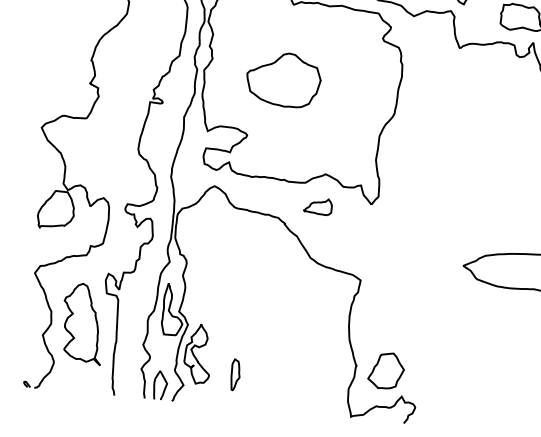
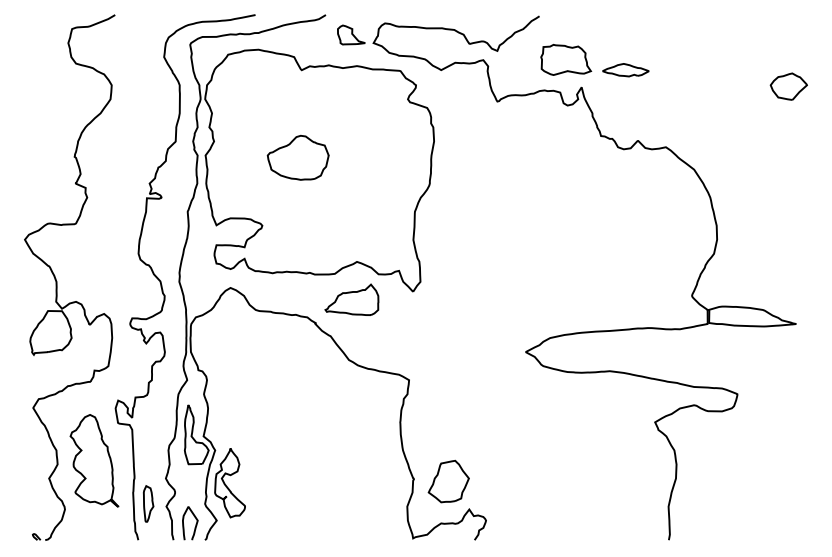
part: (283, 79) -> (297, 157), size x0.71
part: (317, 206) -> (351, 299), size x1.67
part: (235, 374) -> (148, 503), moved

